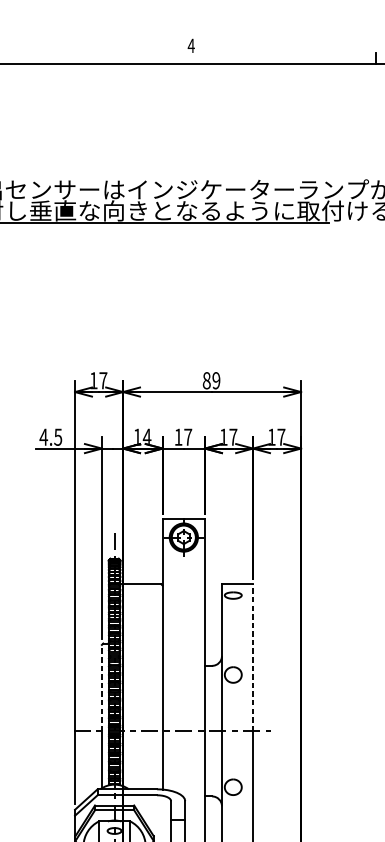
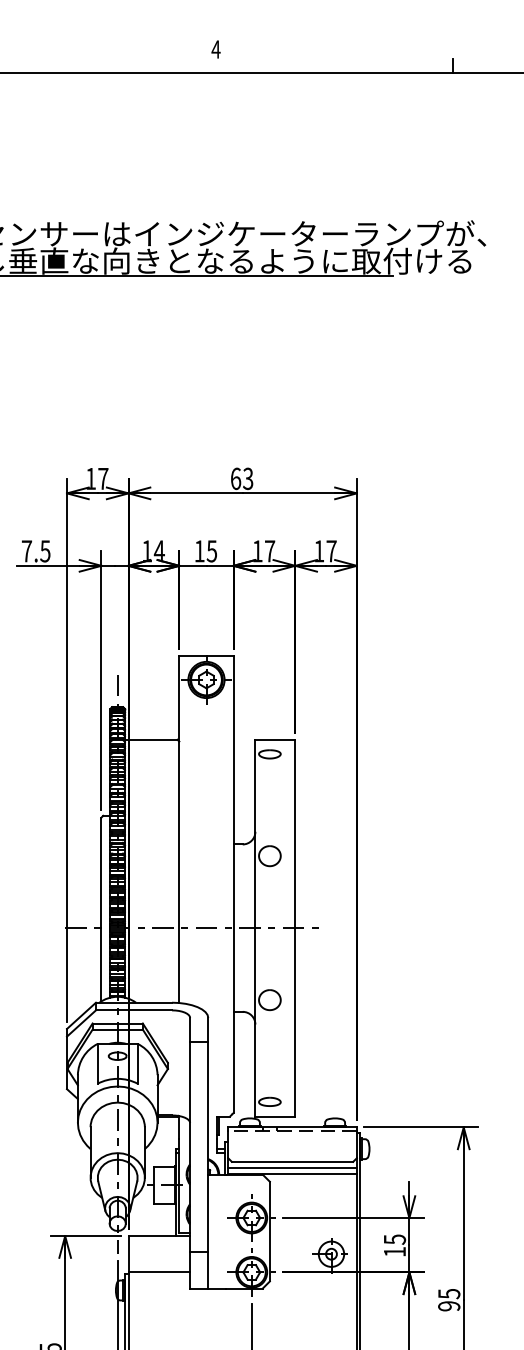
text: (211, 380) -> (241, 478), 89 -> 63
text: (43, 437) -> (26, 551), 4.5 -> 7.5
text: (187, 437) -> (211, 551), 17 -> 15
line: (253, 657) -> (295, 833), dashed -> solid
line: (101, 687) -> (101, 872), dashed -> solid

